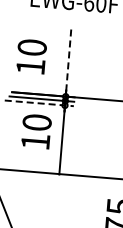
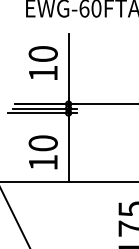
text: (30, 55) -> (42, 62), moved
line: (68, 59) -> (68, 66), dashed -> solid
line: (38, 103) -> (42, 113), dashed -> solid
text: (35, 131) -> (42, 152), moved

